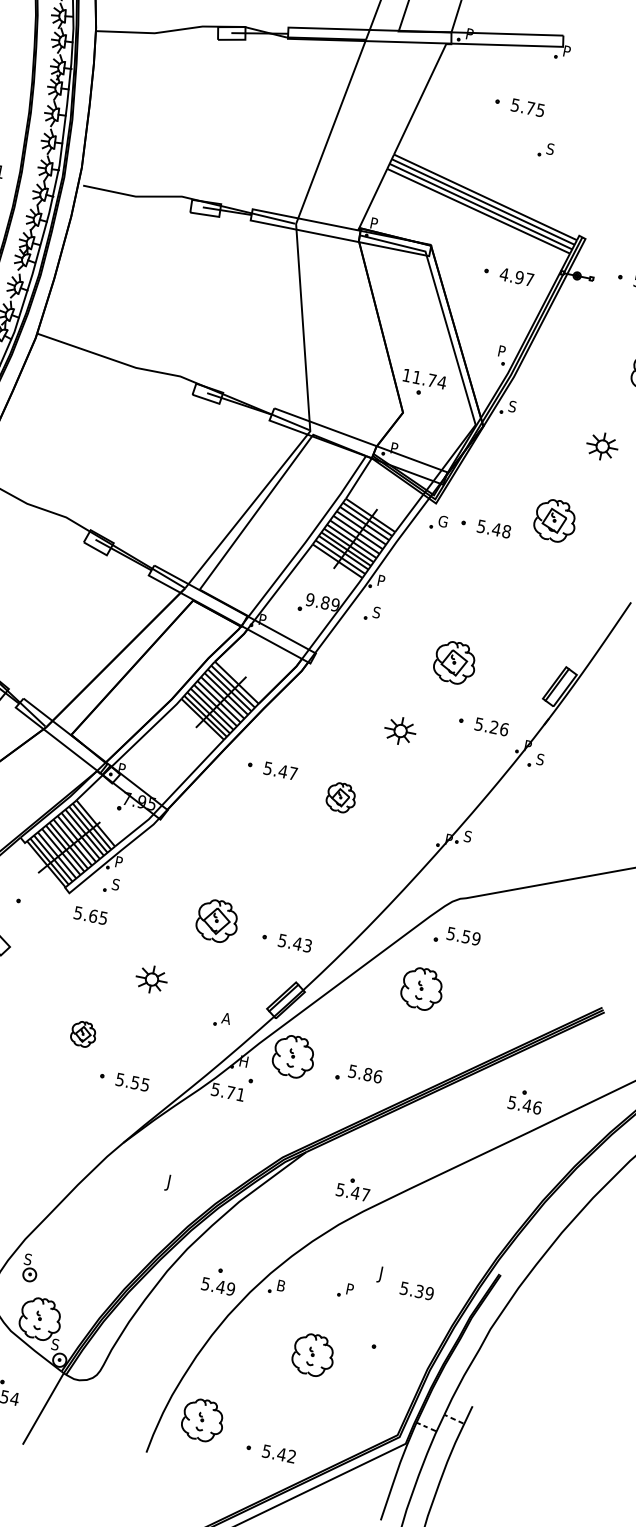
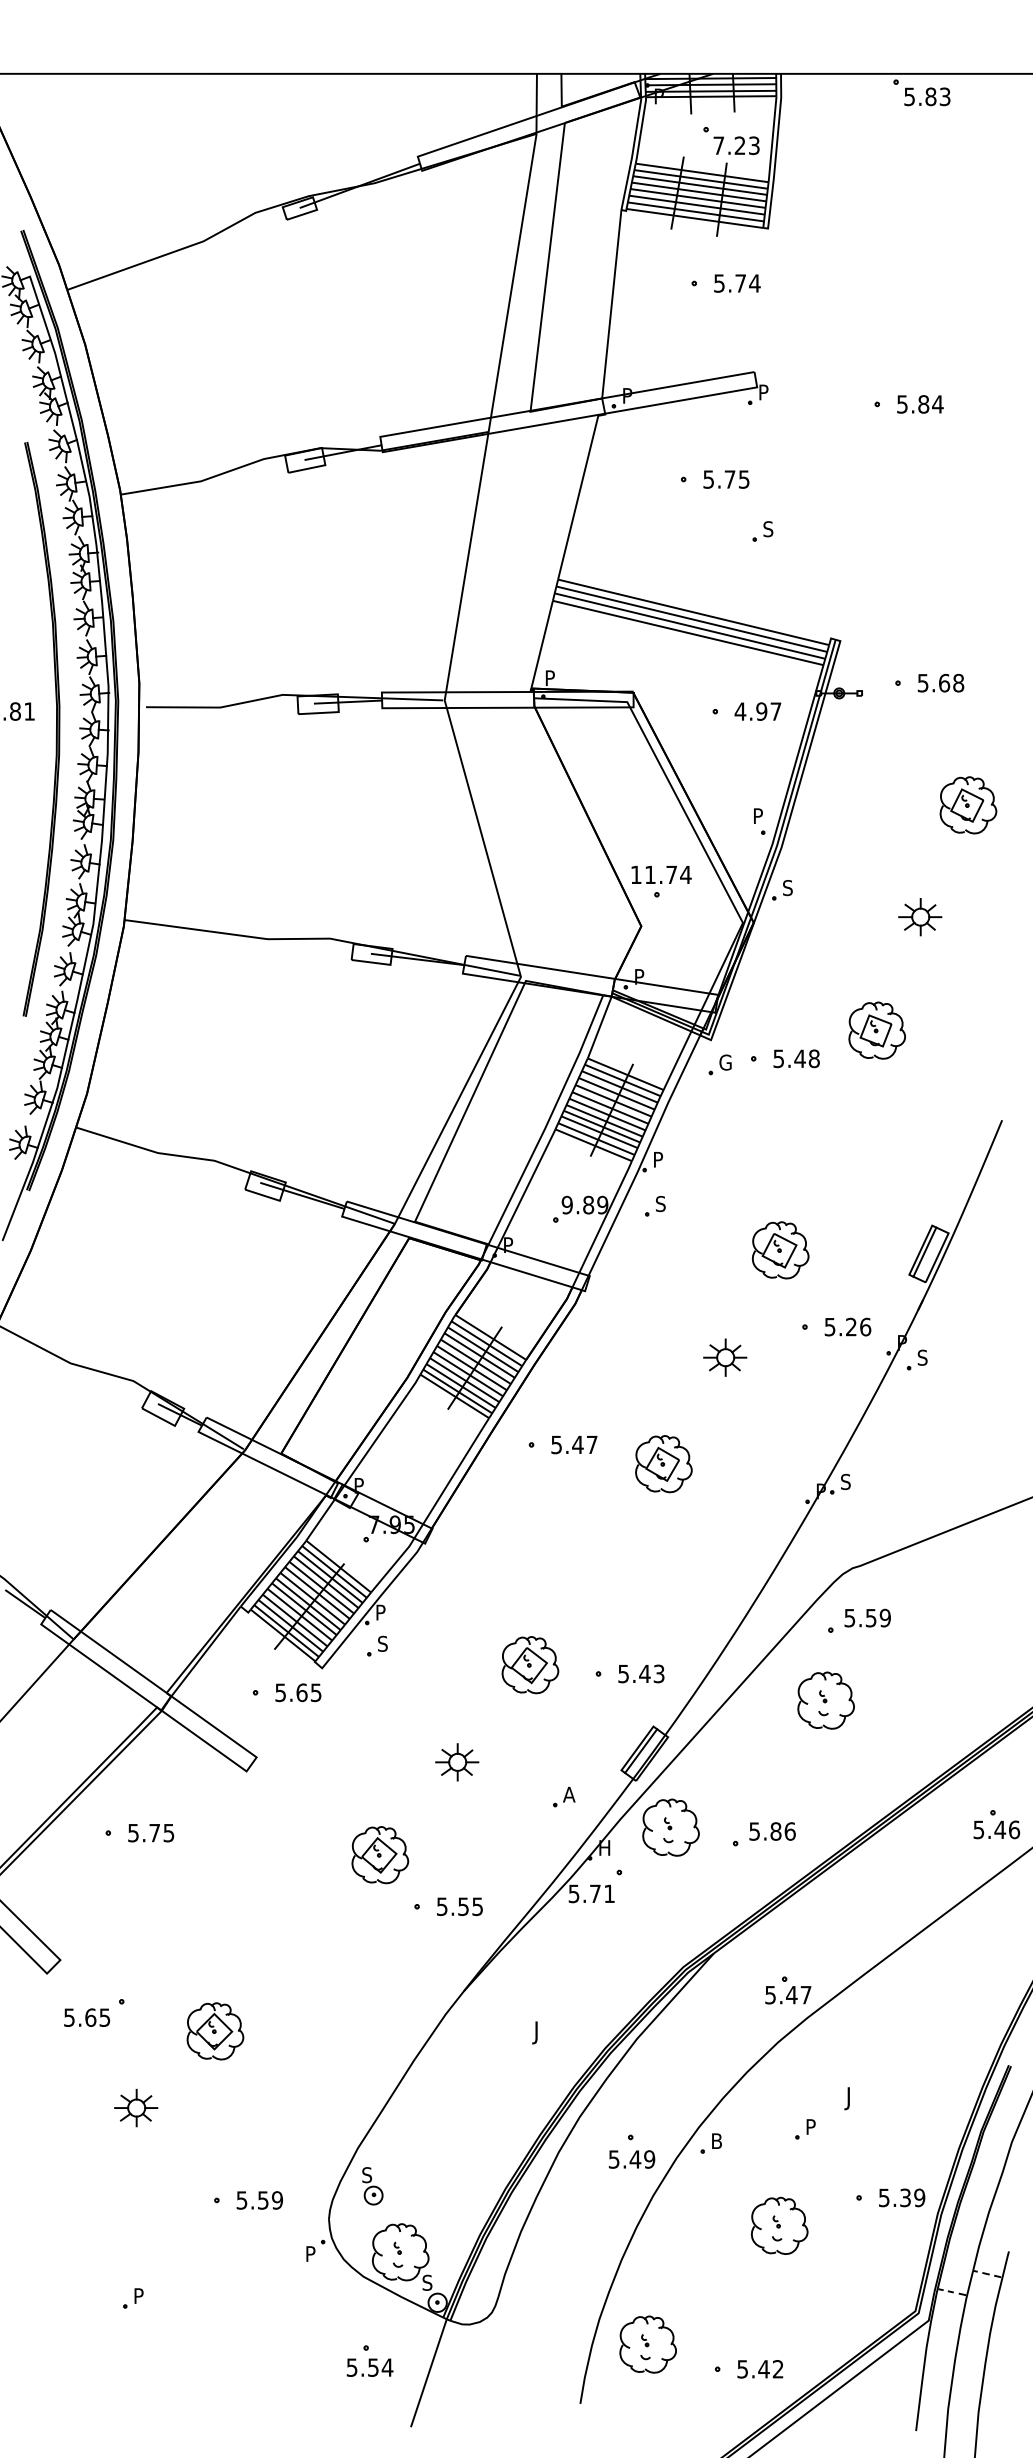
part: (341, 797) -> (663, 1464), size x1.43
text: (90, 915) -> (298, 1692), moved
part: (83, 1034) -> (380, 1855), size x1.67
text: (417, 1290) -> (902, 2197), moved

